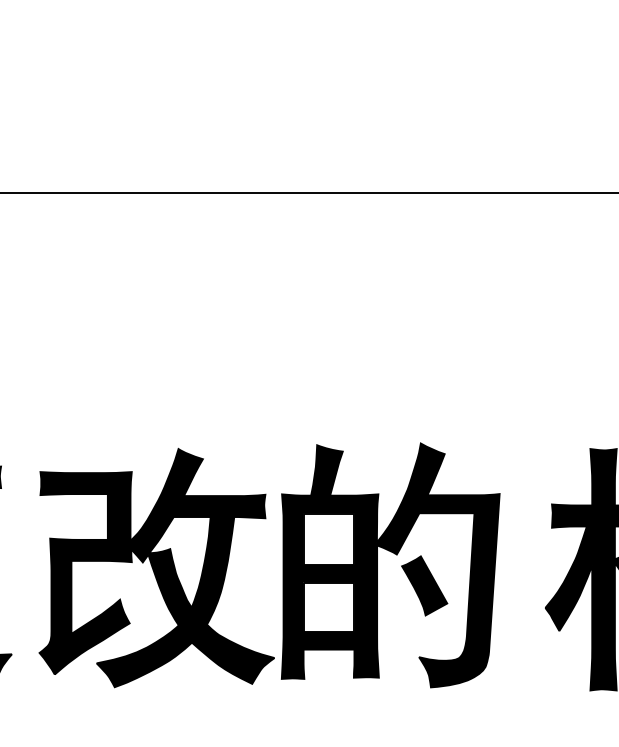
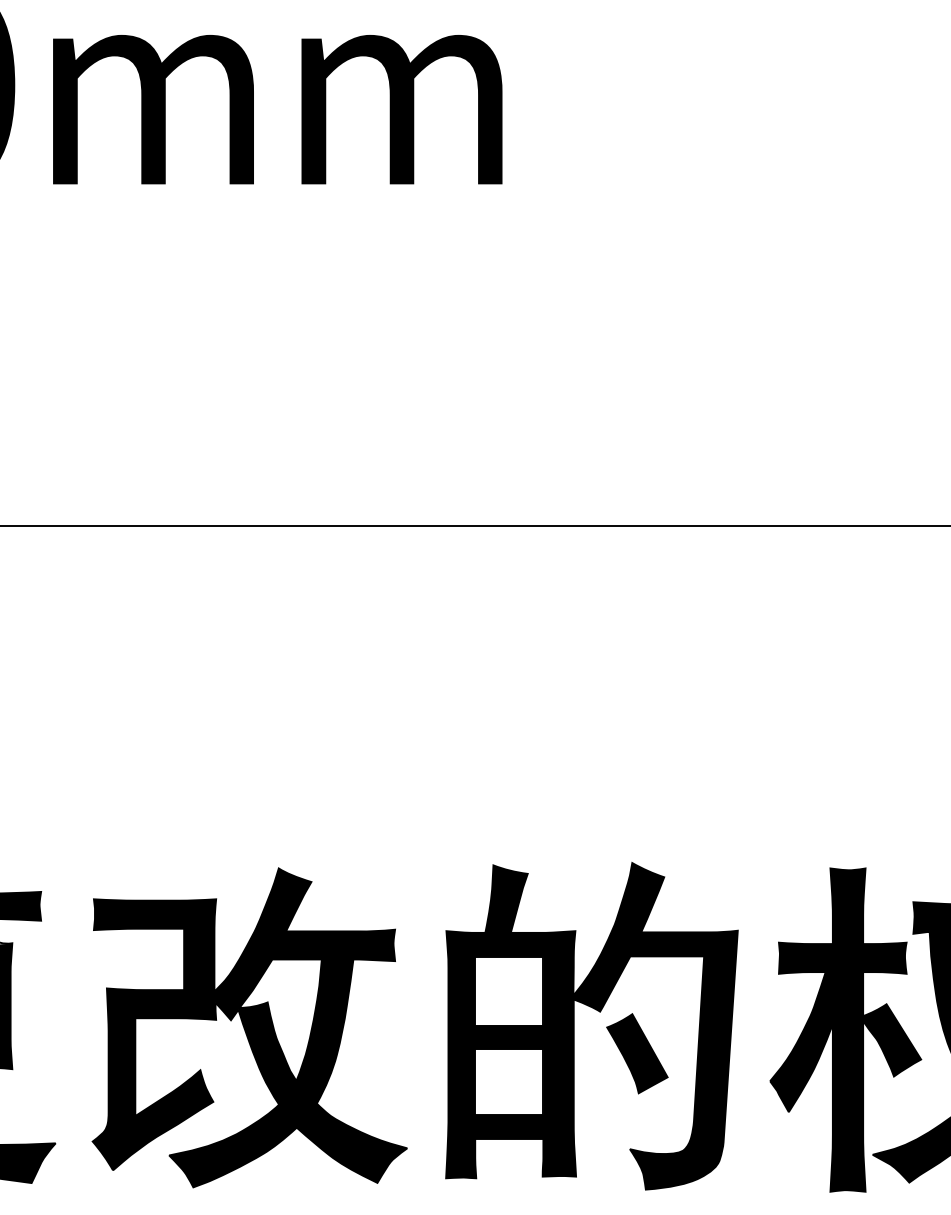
part: (401, 565) -> (606, 1026), moved

